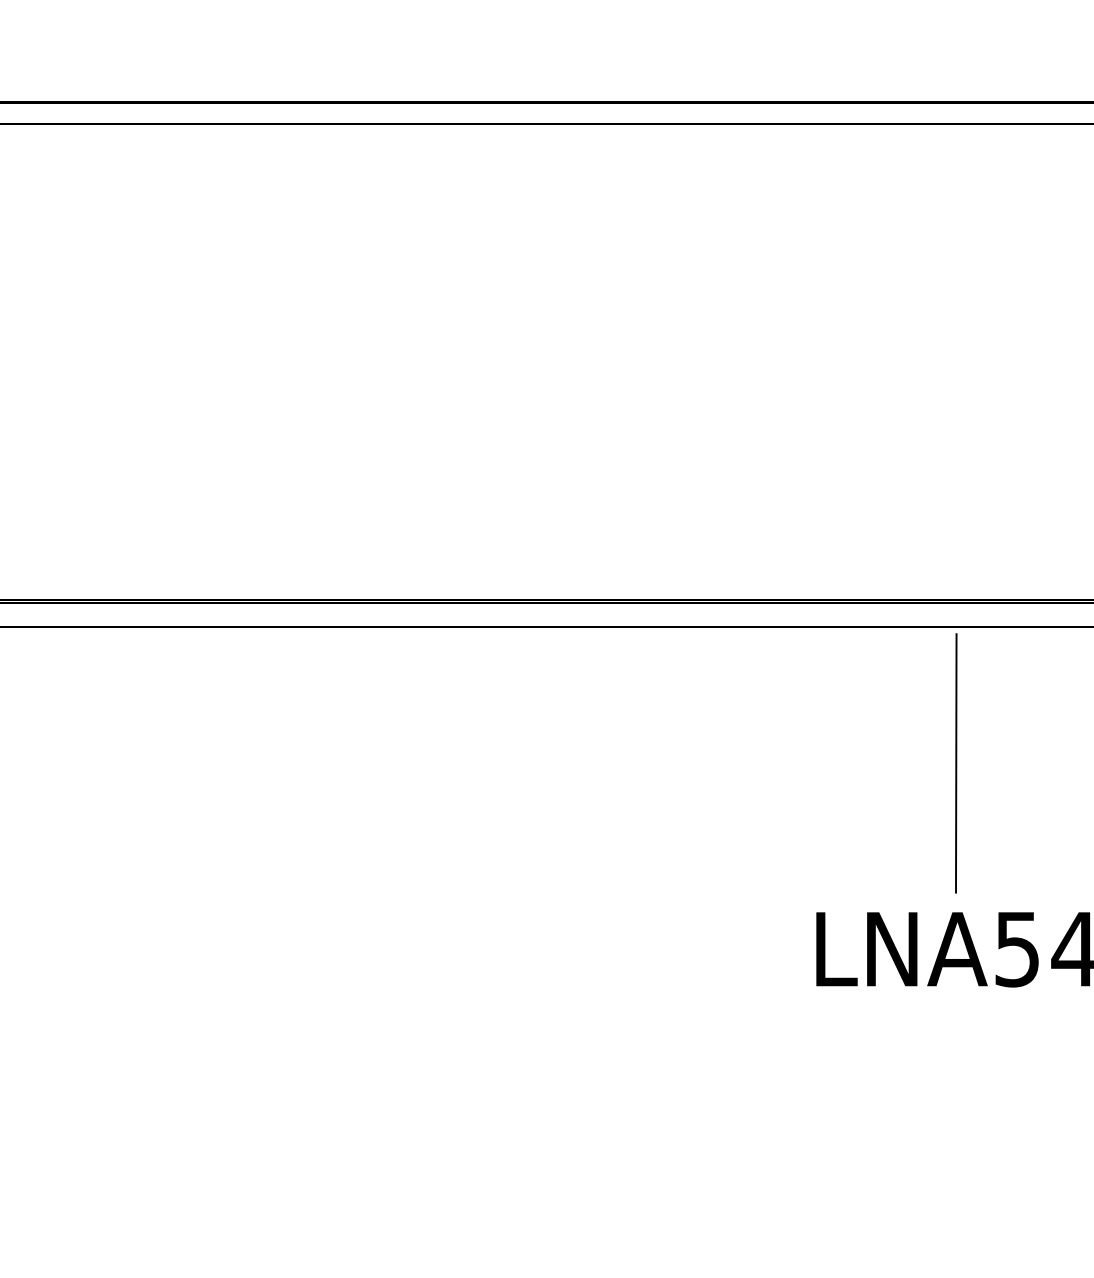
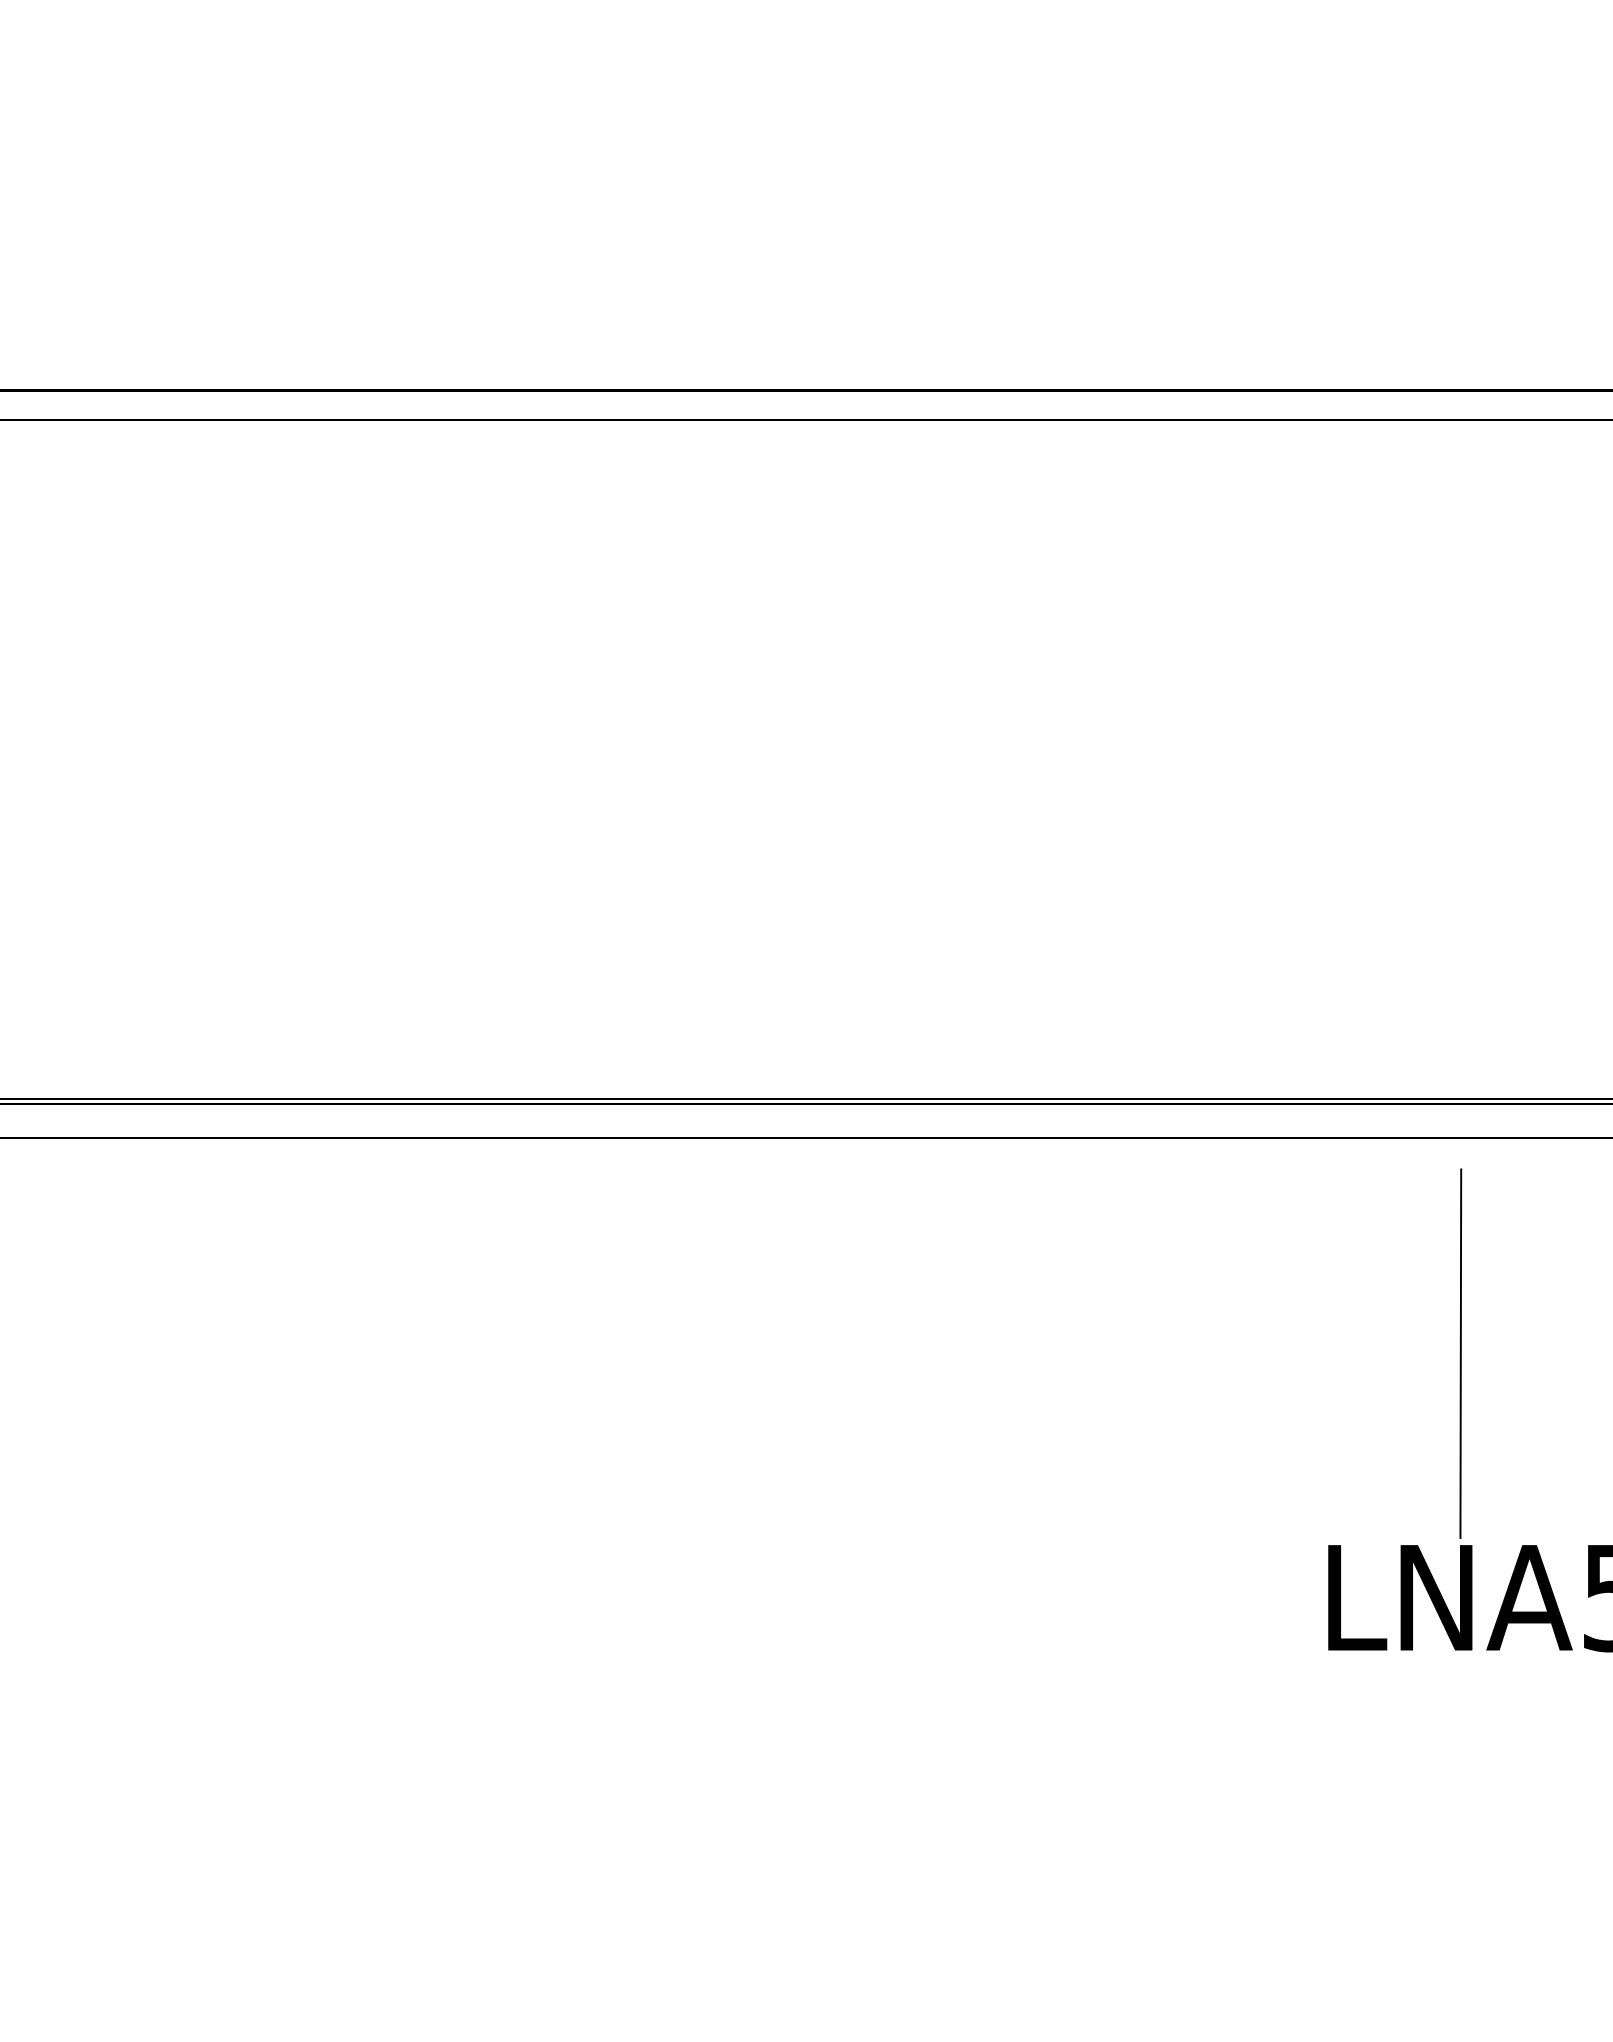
line: (956, 763) -> (1460, 1353), moved

